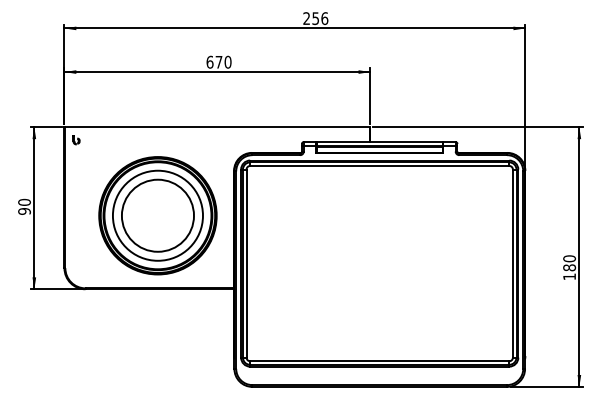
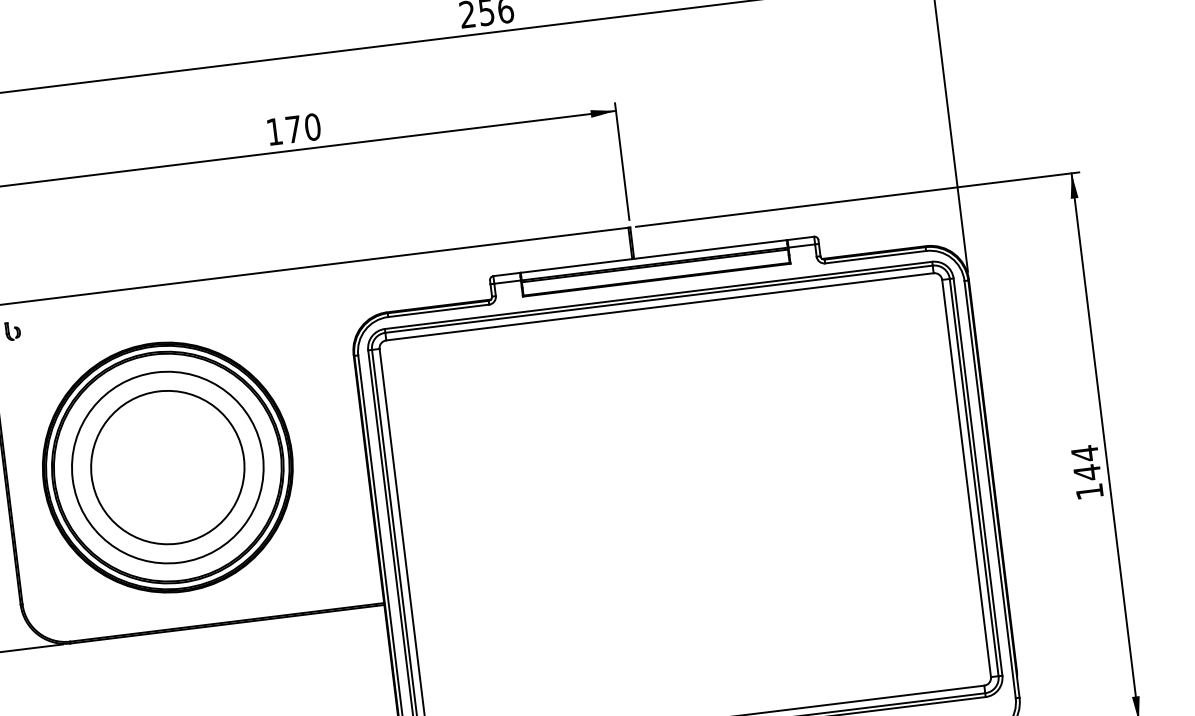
text: (209, 61) -> (273, 130), 670 -> 170
part: (157, 215) -> (166, 467), moved
text: (569, 263) -> (1086, 463), 180 -> 144

